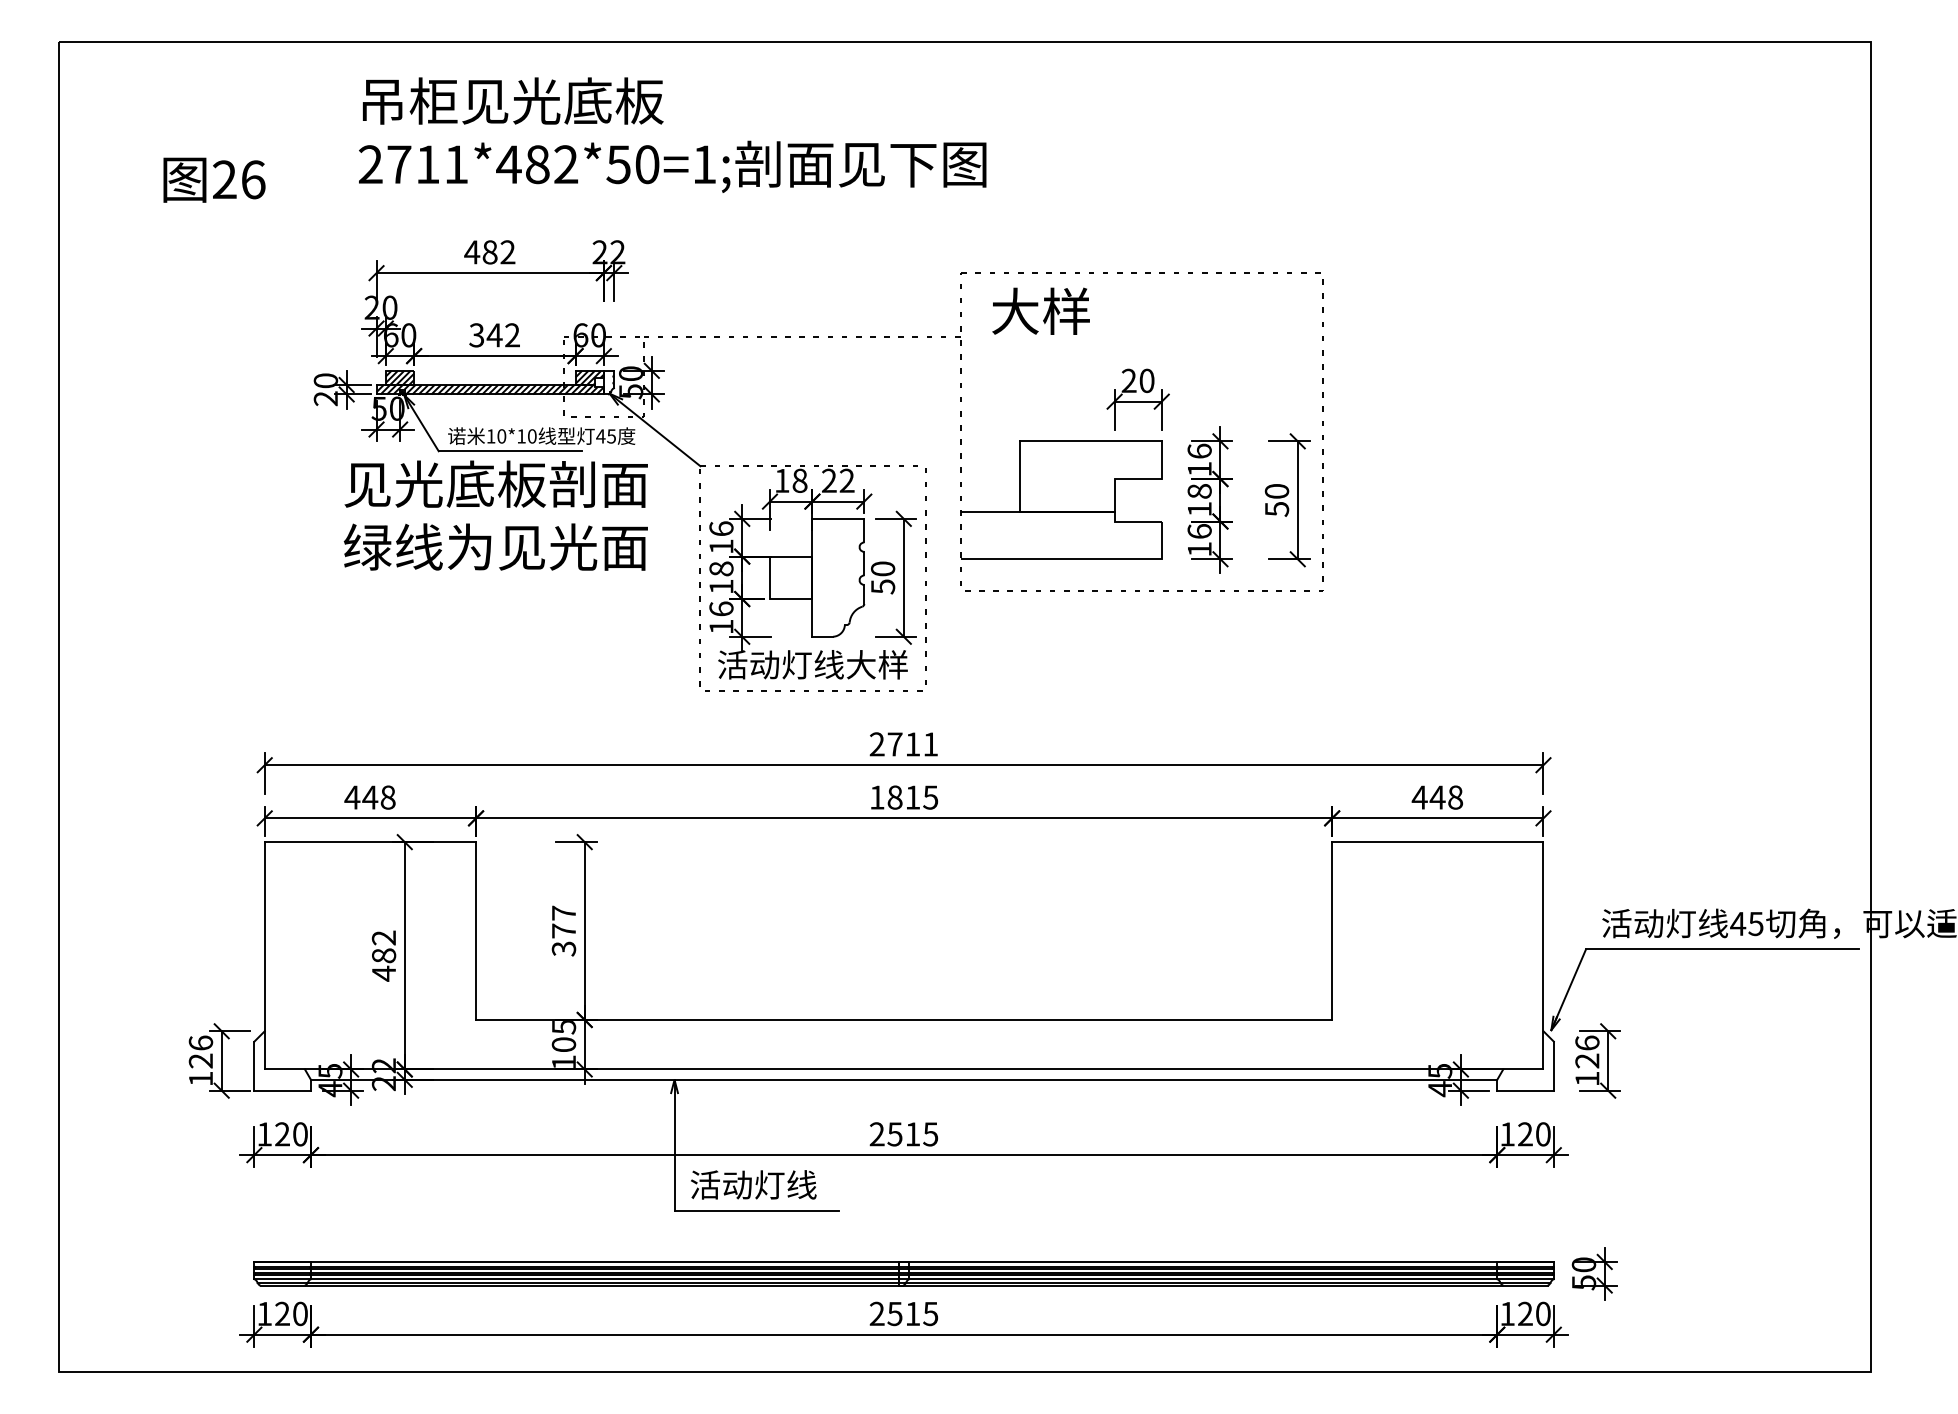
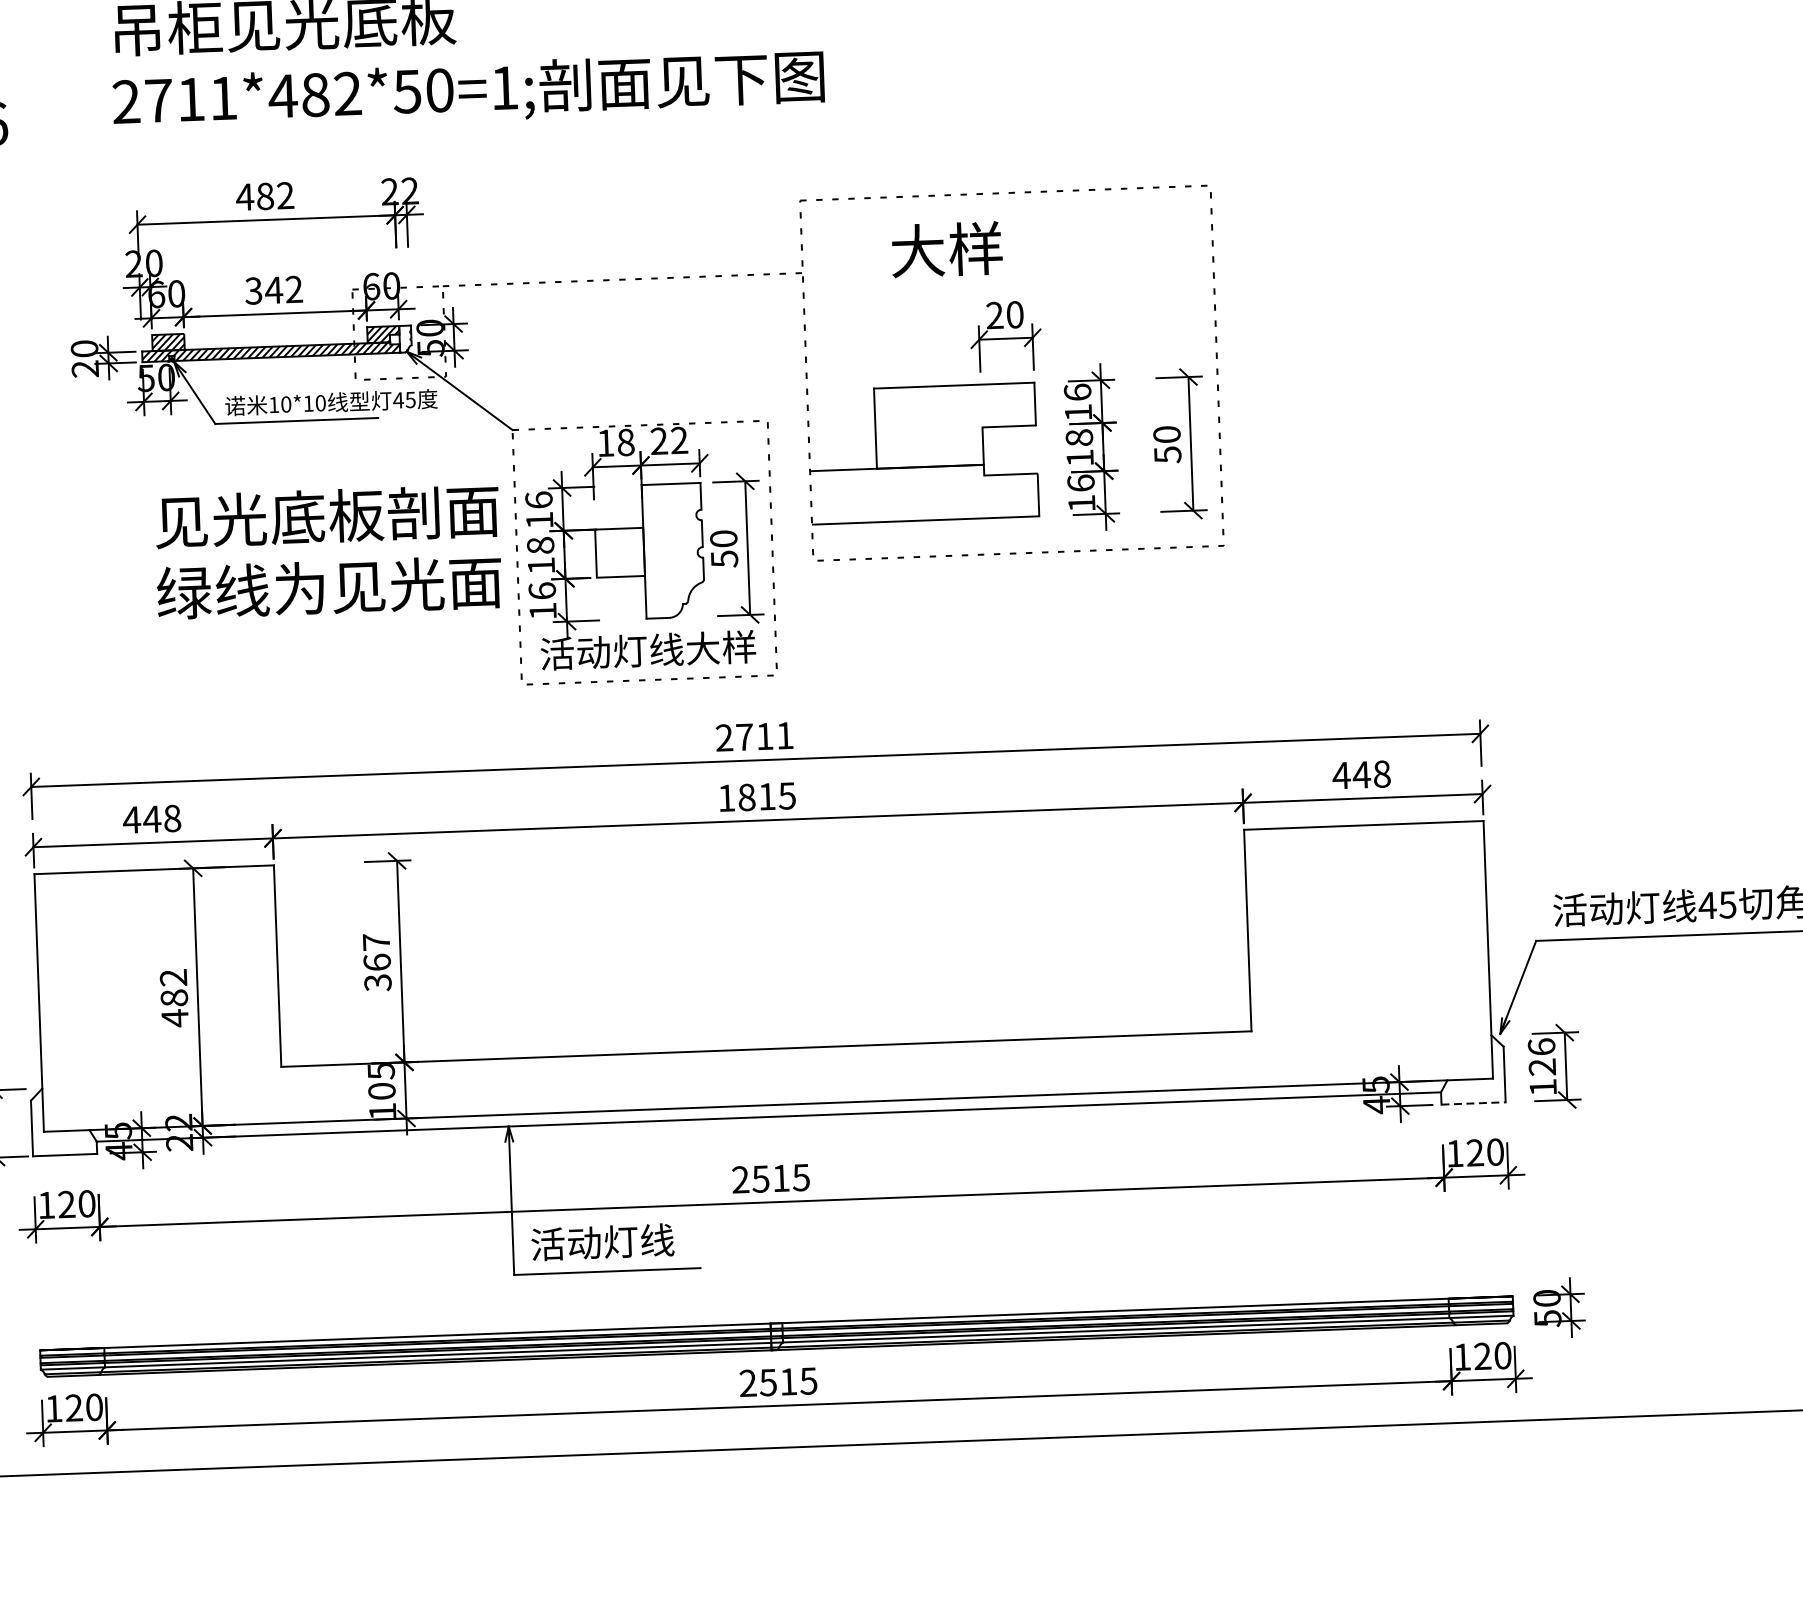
text: (1040, 310) -> (946, 248), moved
text: (495, 515) -> (327, 551), moved
text: (563, 930) -> (376, 961), 377 -> 367
line: (1526, 1090) -> (1474, 1103), solid -> dashed

